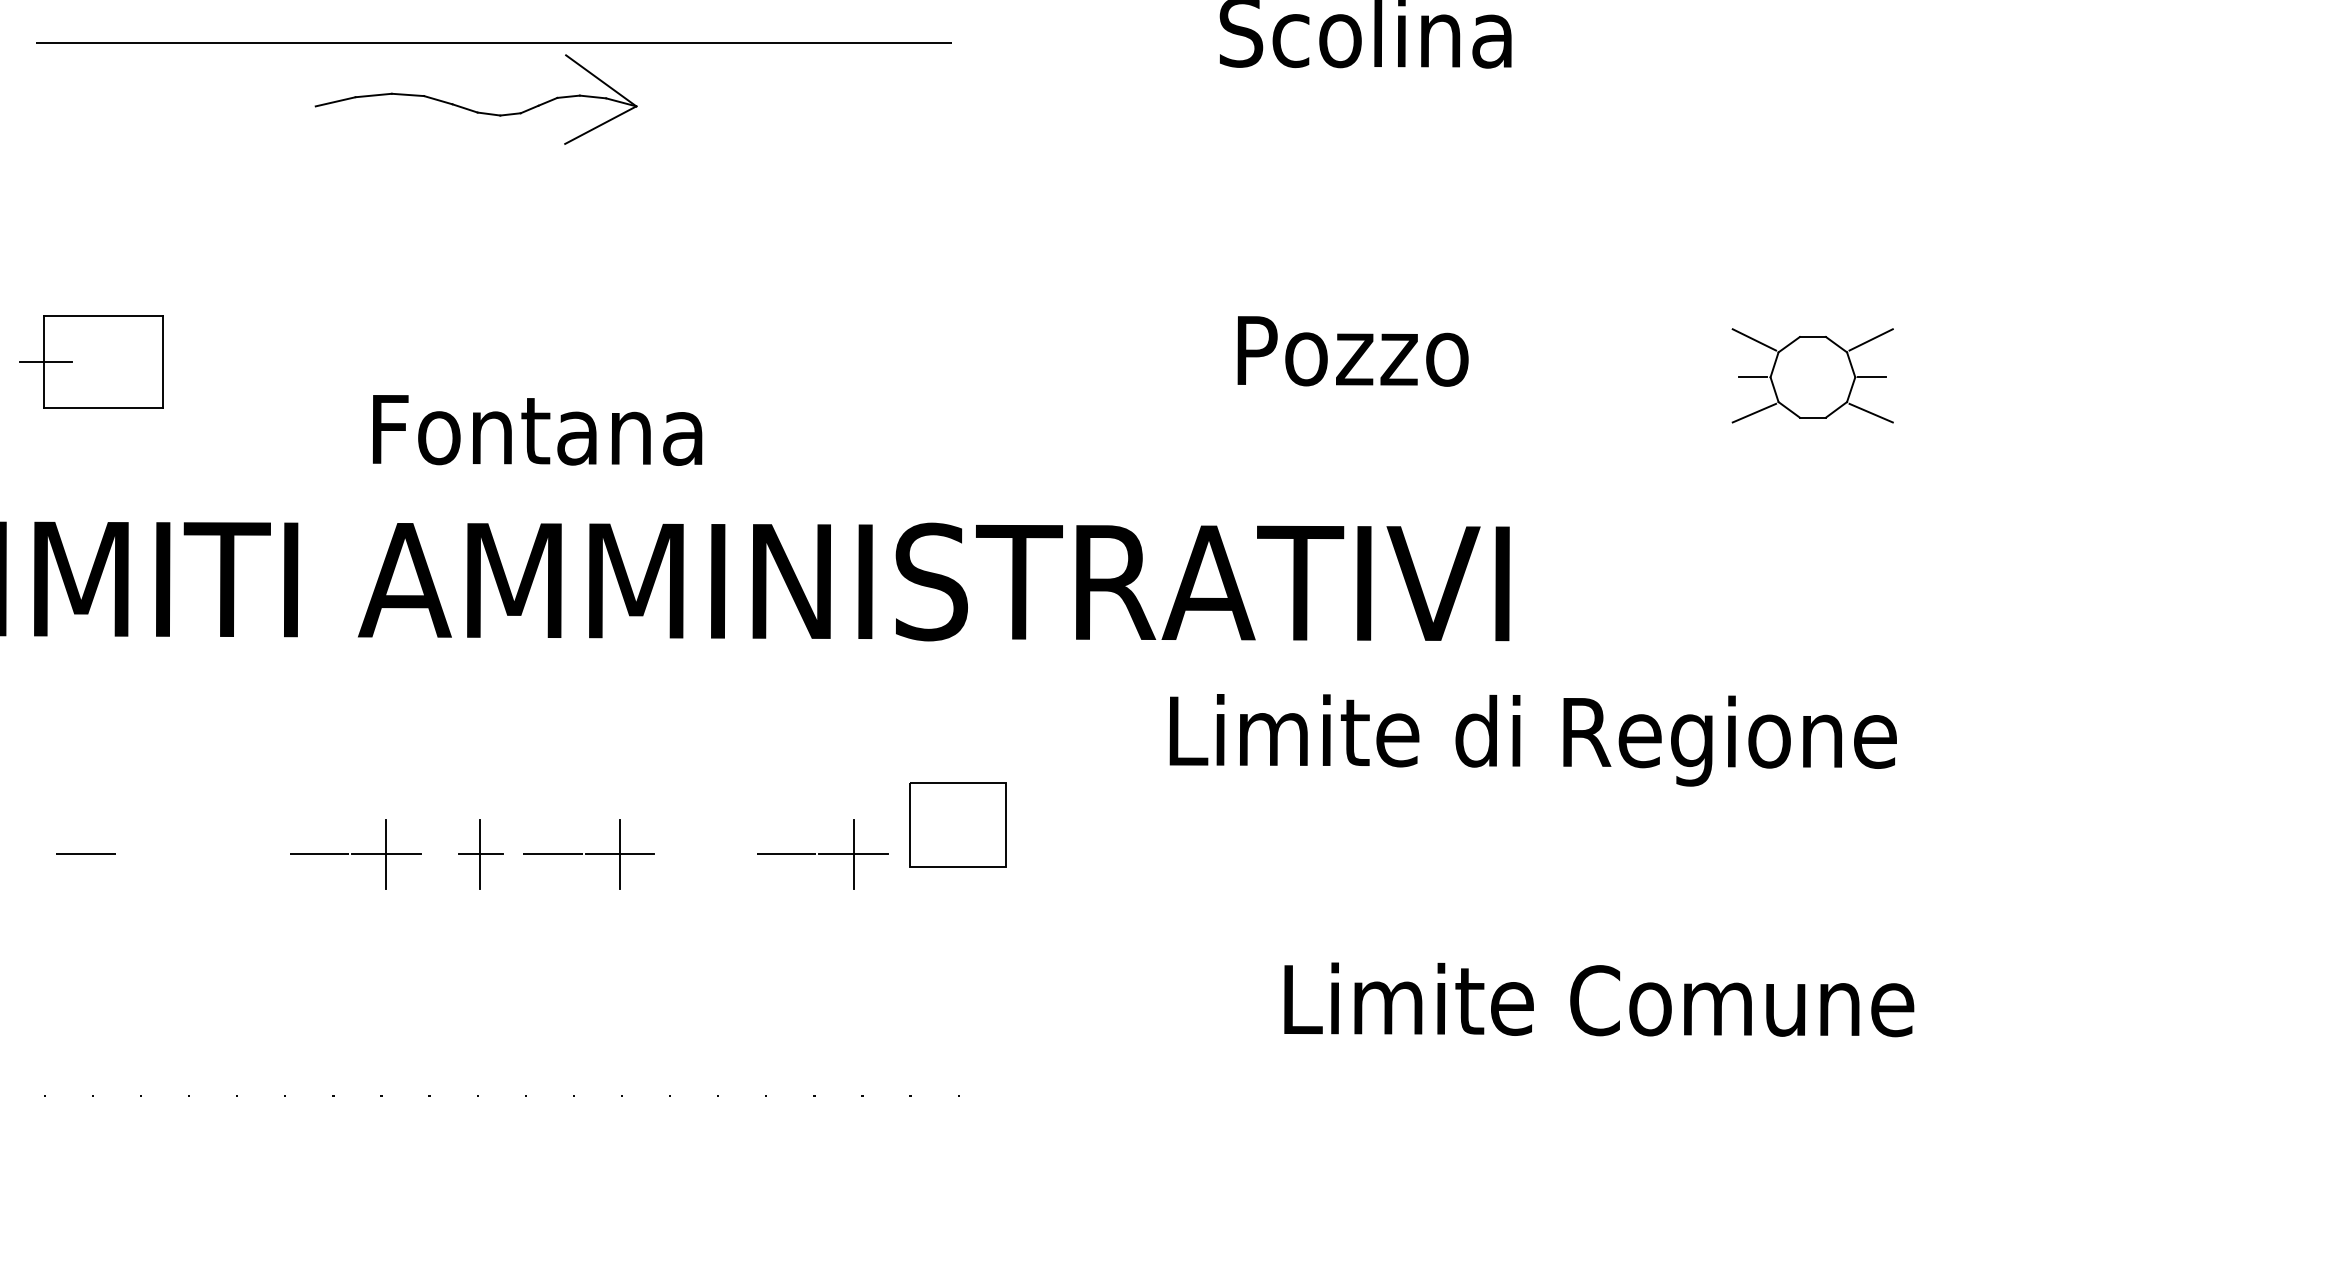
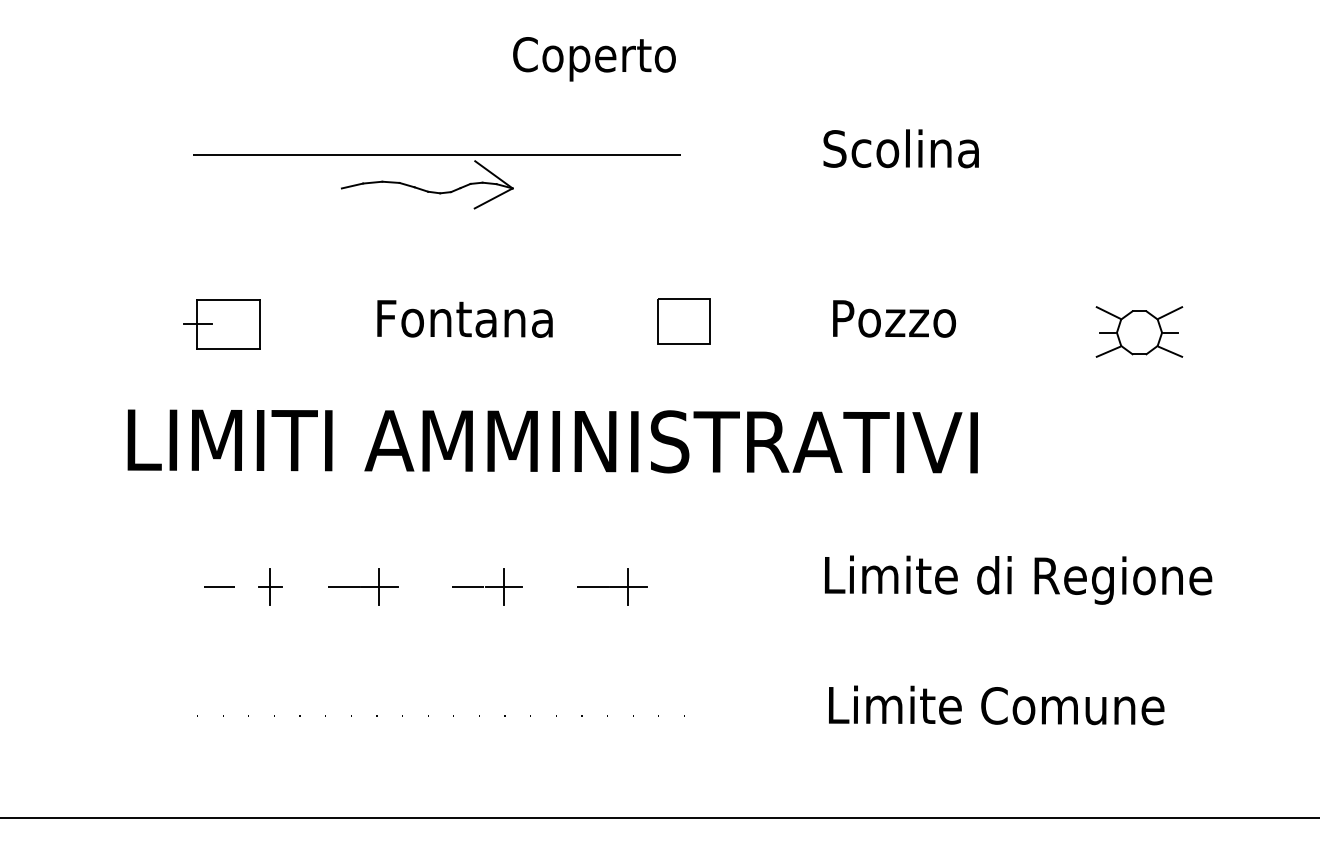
text: (536, 429) -> (464, 318), moved
text: (1533, 739) -> (1018, 579), moved
part: (956, 825) -> (683, 321), moved
part: (480, 853) -> (270, 586), moved
text: (1598, 999) -> (996, 705), moved

